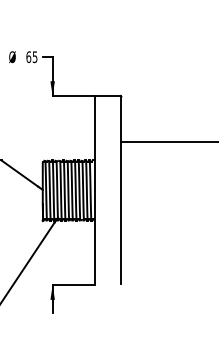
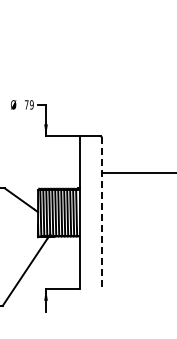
text: (30, 56) -> (28, 104), 65 -> 79
line: (121, 190) -> (101, 212), solid -> dashed

